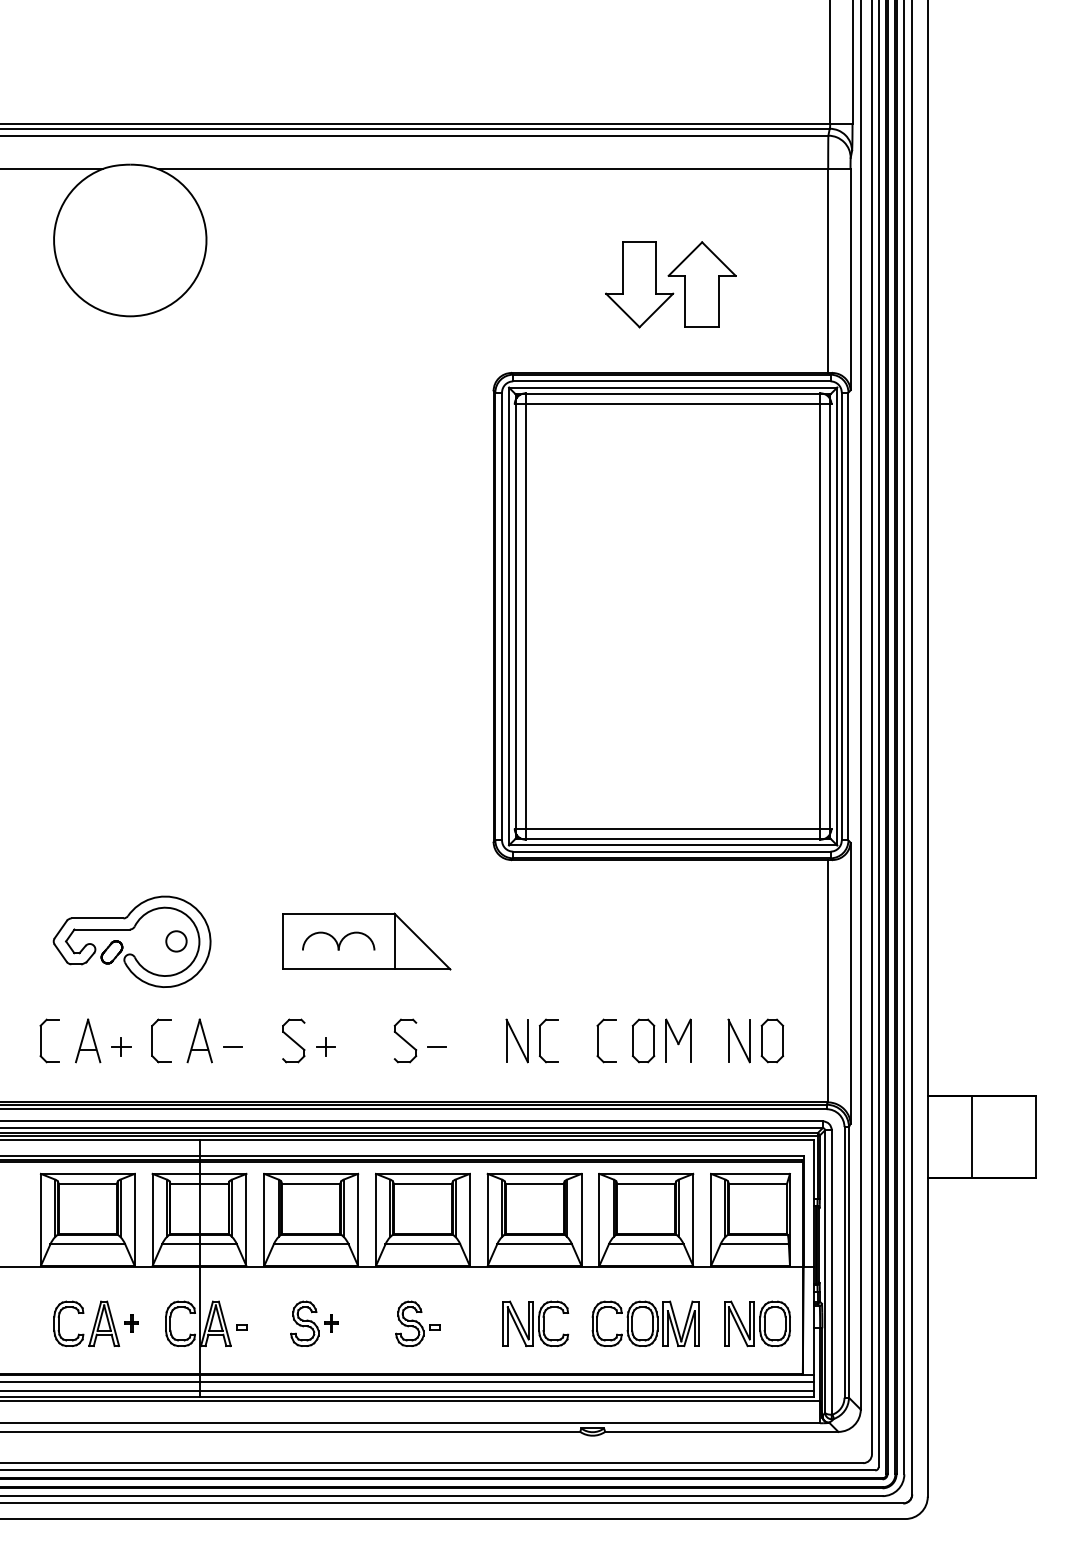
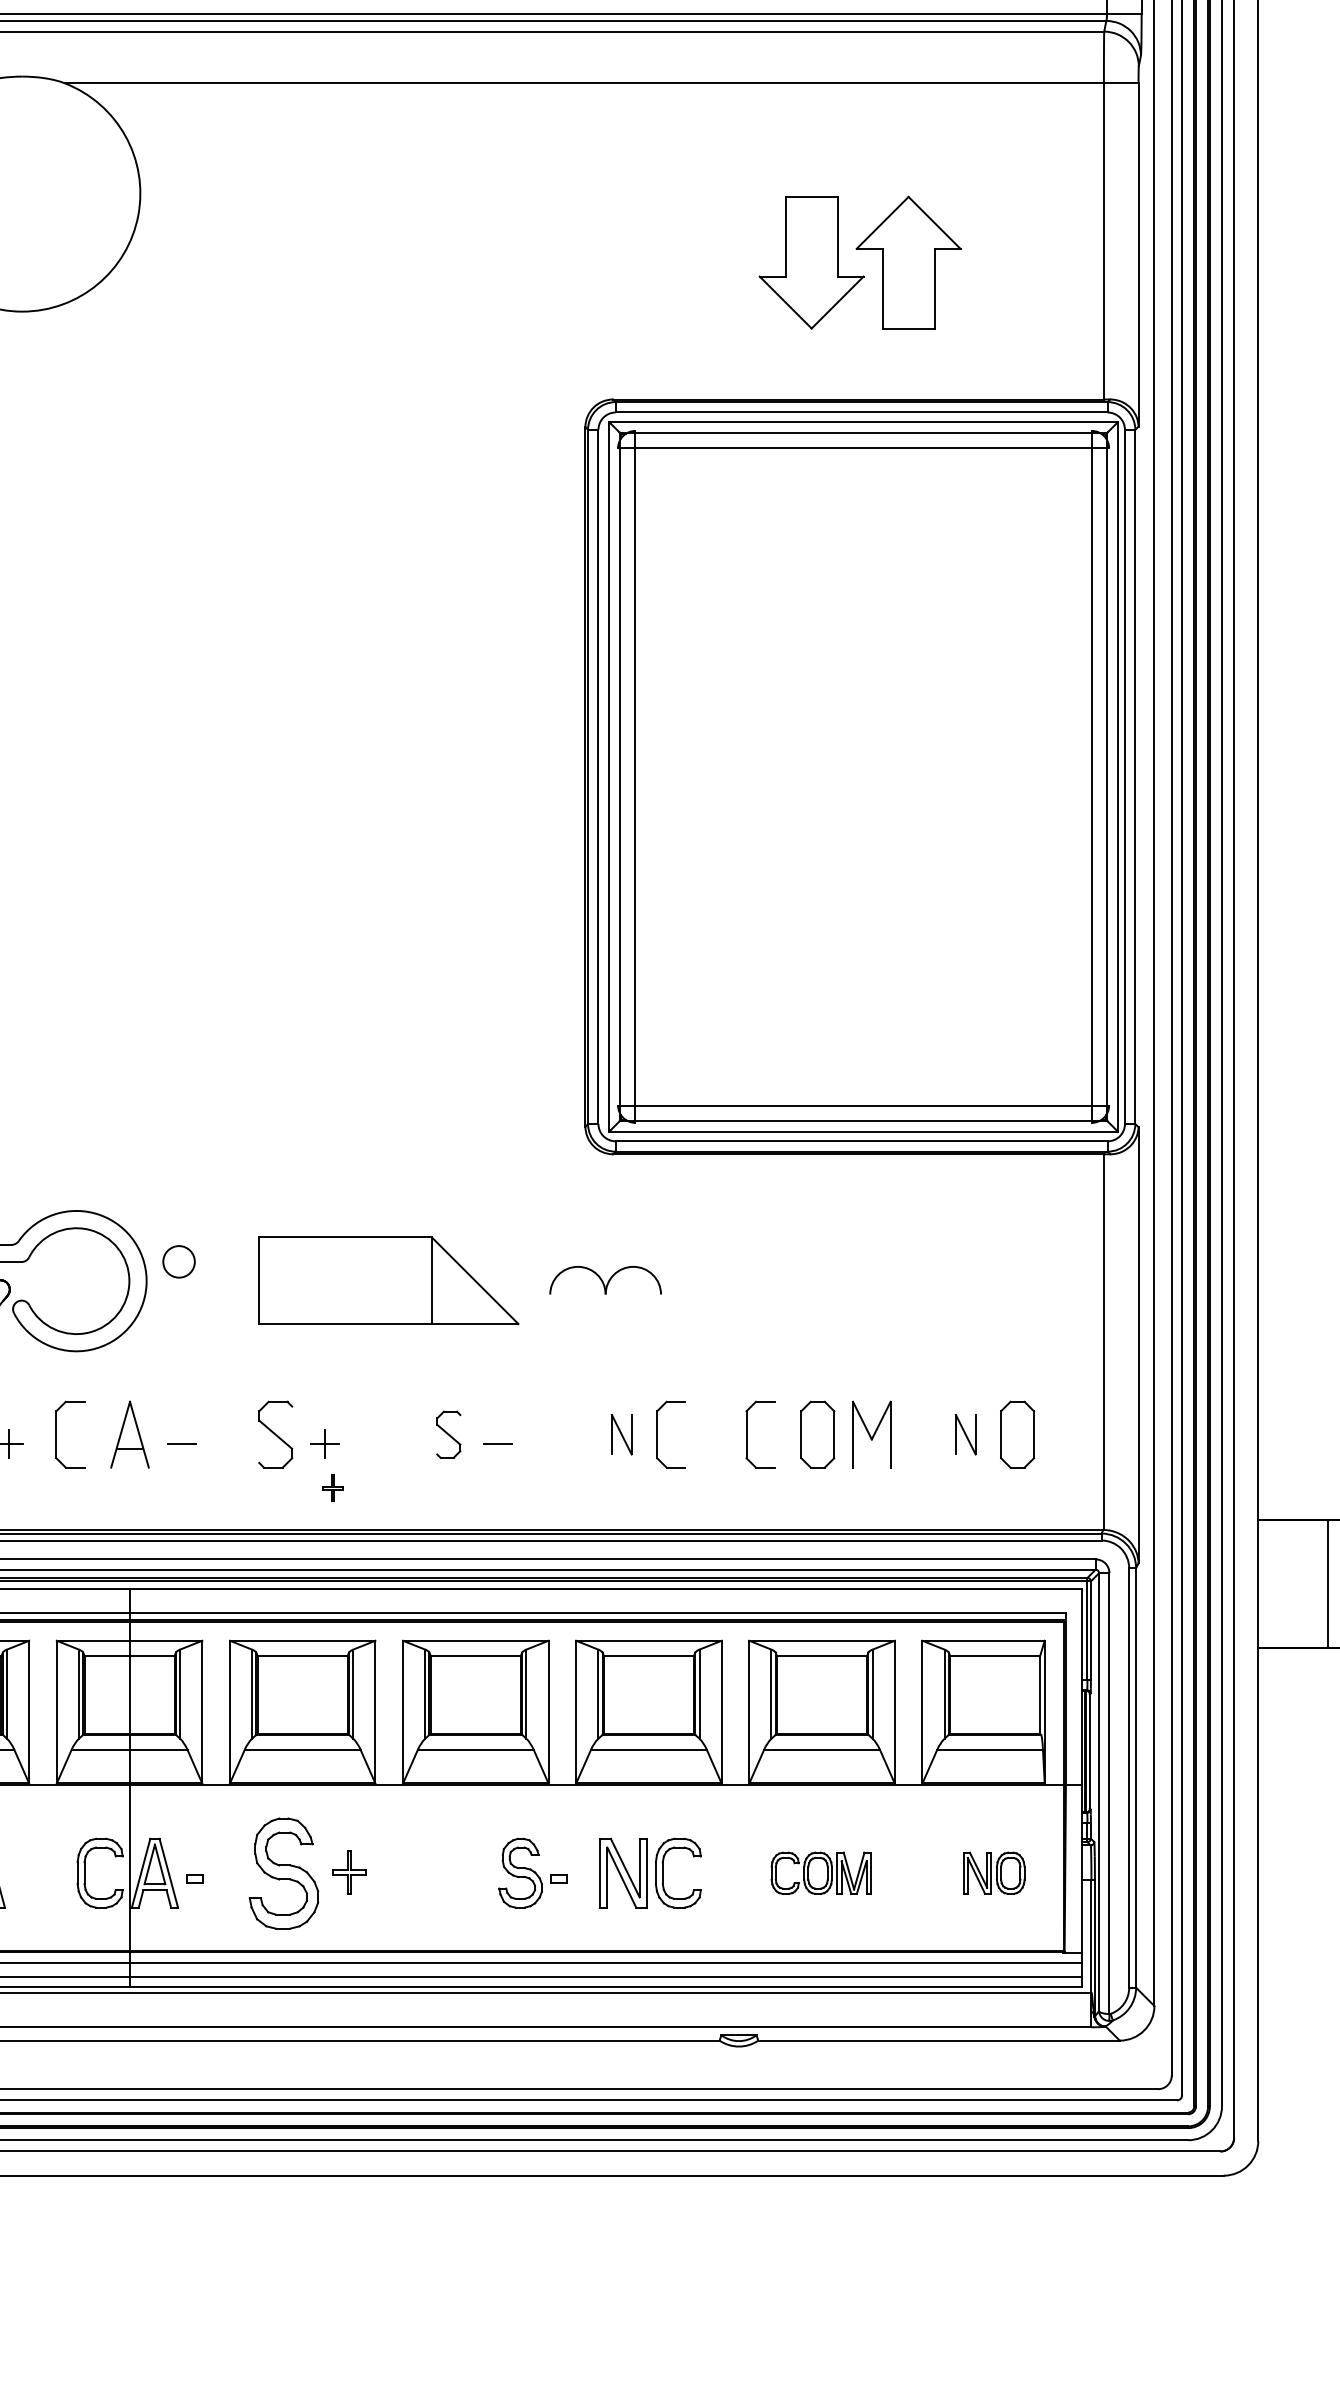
part: (338, 940) -> (605, 1279), moved
circle: (176, 941) -> (179, 1261), moved
part: (405, 1040) -> (448, 1434), size x0.7
part: (516, 1040) -> (620, 1434), size x0.6
part: (738, 1040) -> (964, 1434), size x0.6
part: (131, 1323) -> (332, 1488), moved
part: (314, 1323) -> (307, 1872), size x1.6
part: (417, 1323) -> (532, 1872), moved
part: (645, 1323) -> (820, 1872), size x0.6
part: (757, 1323) -> (994, 1872), size x0.6

